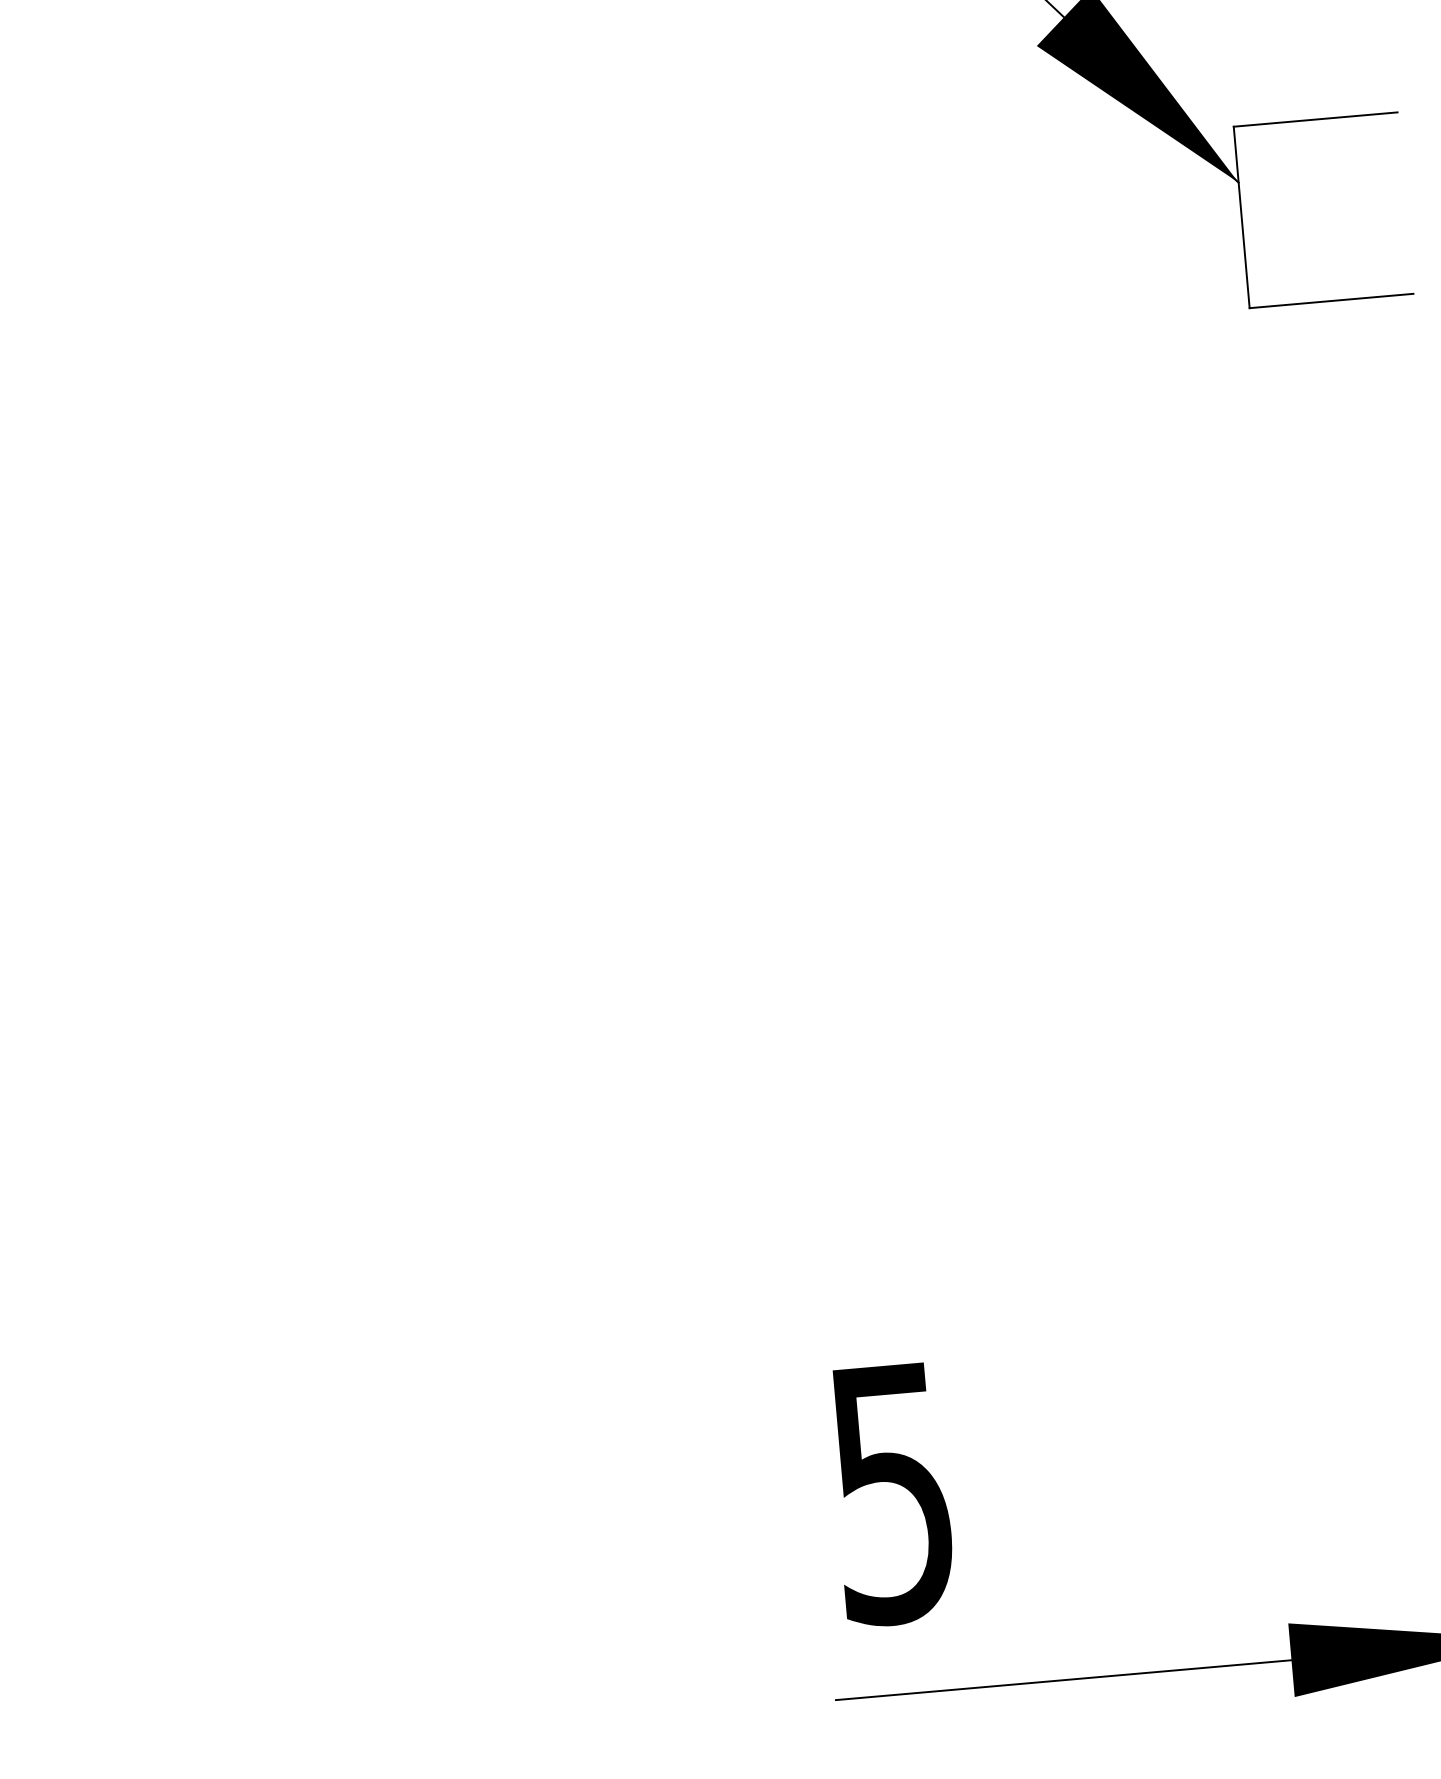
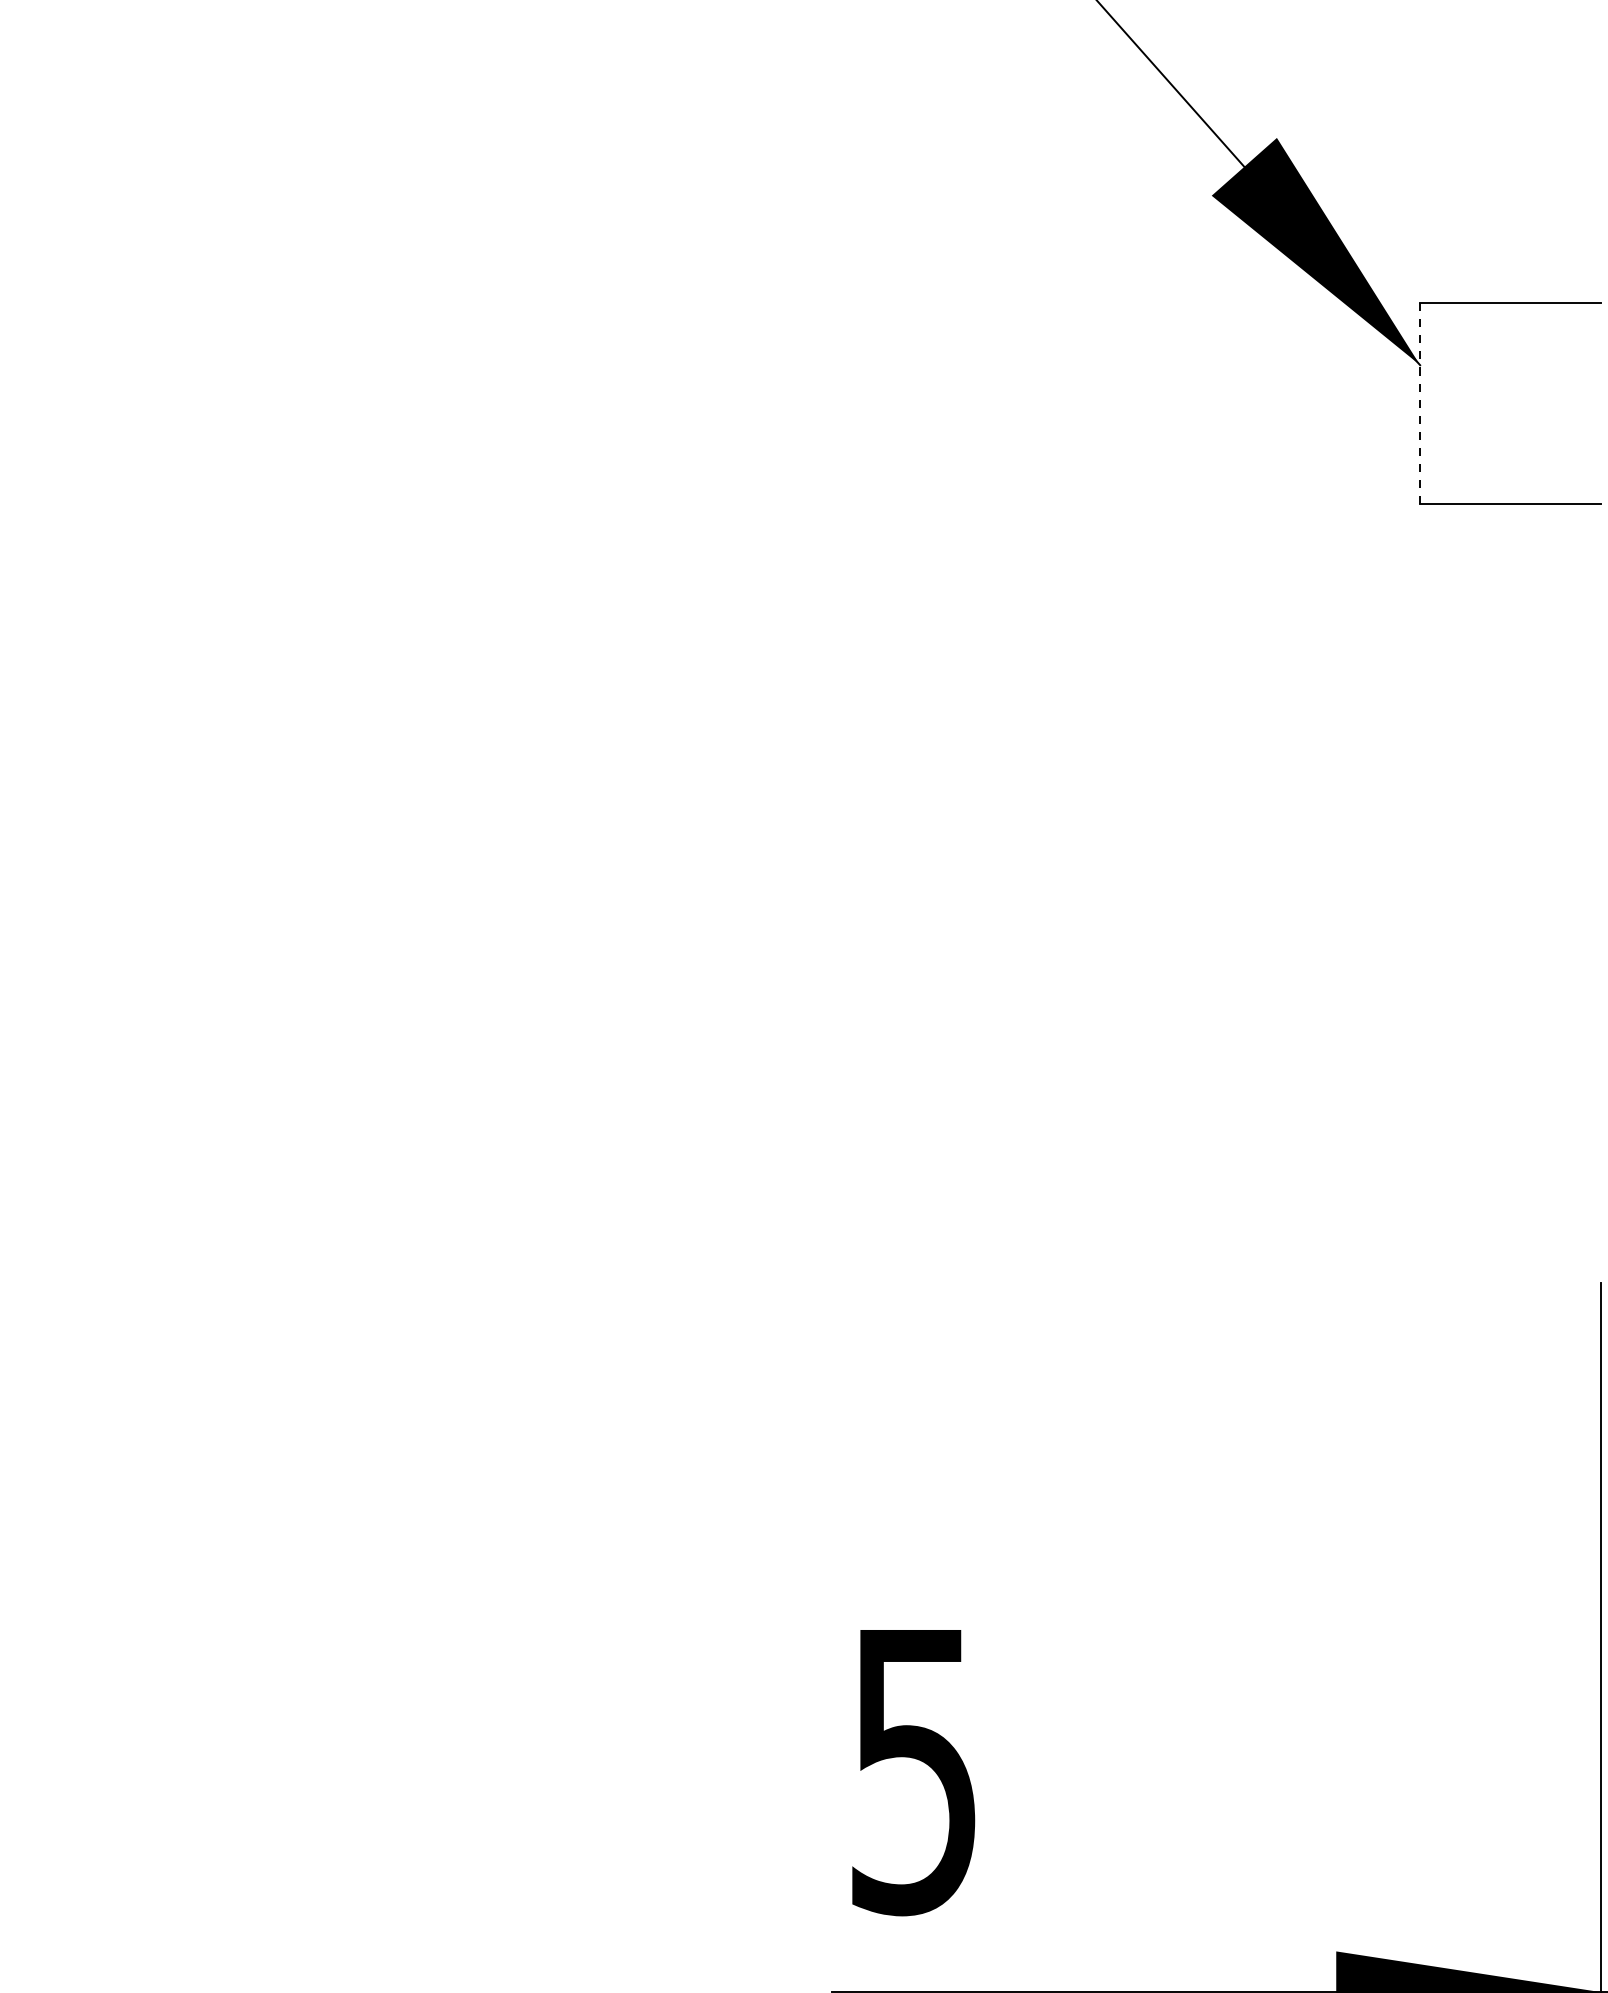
line: (1242, 217) -> (1420, 403), solid -> dashed

